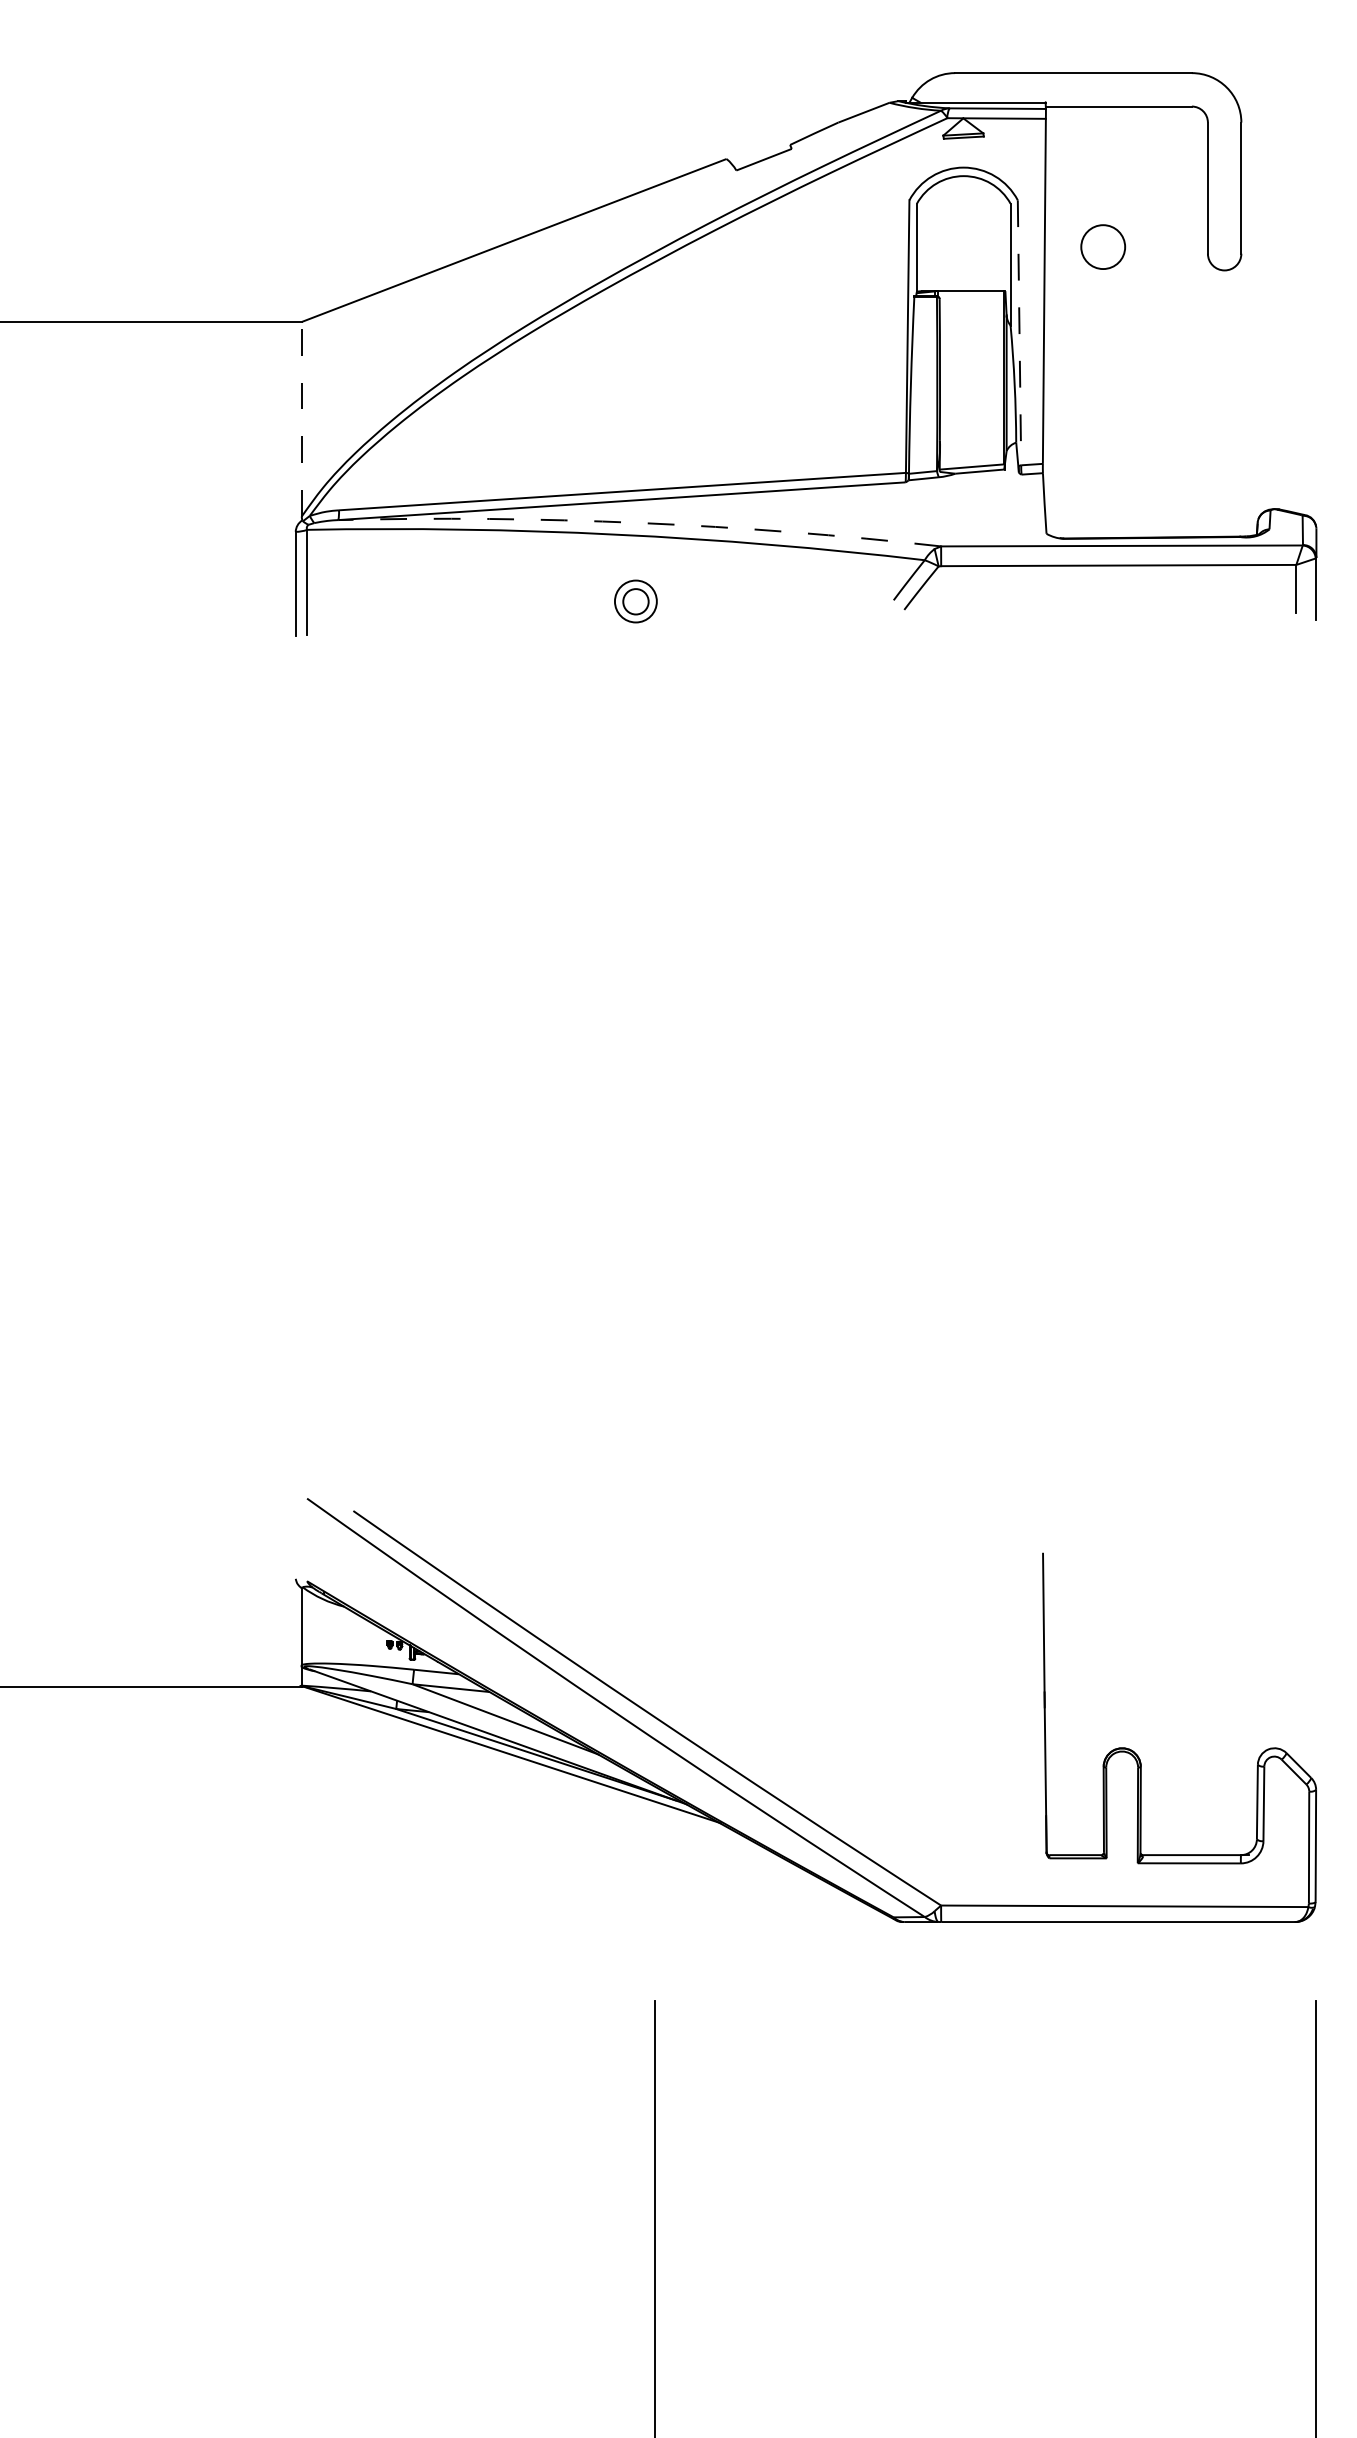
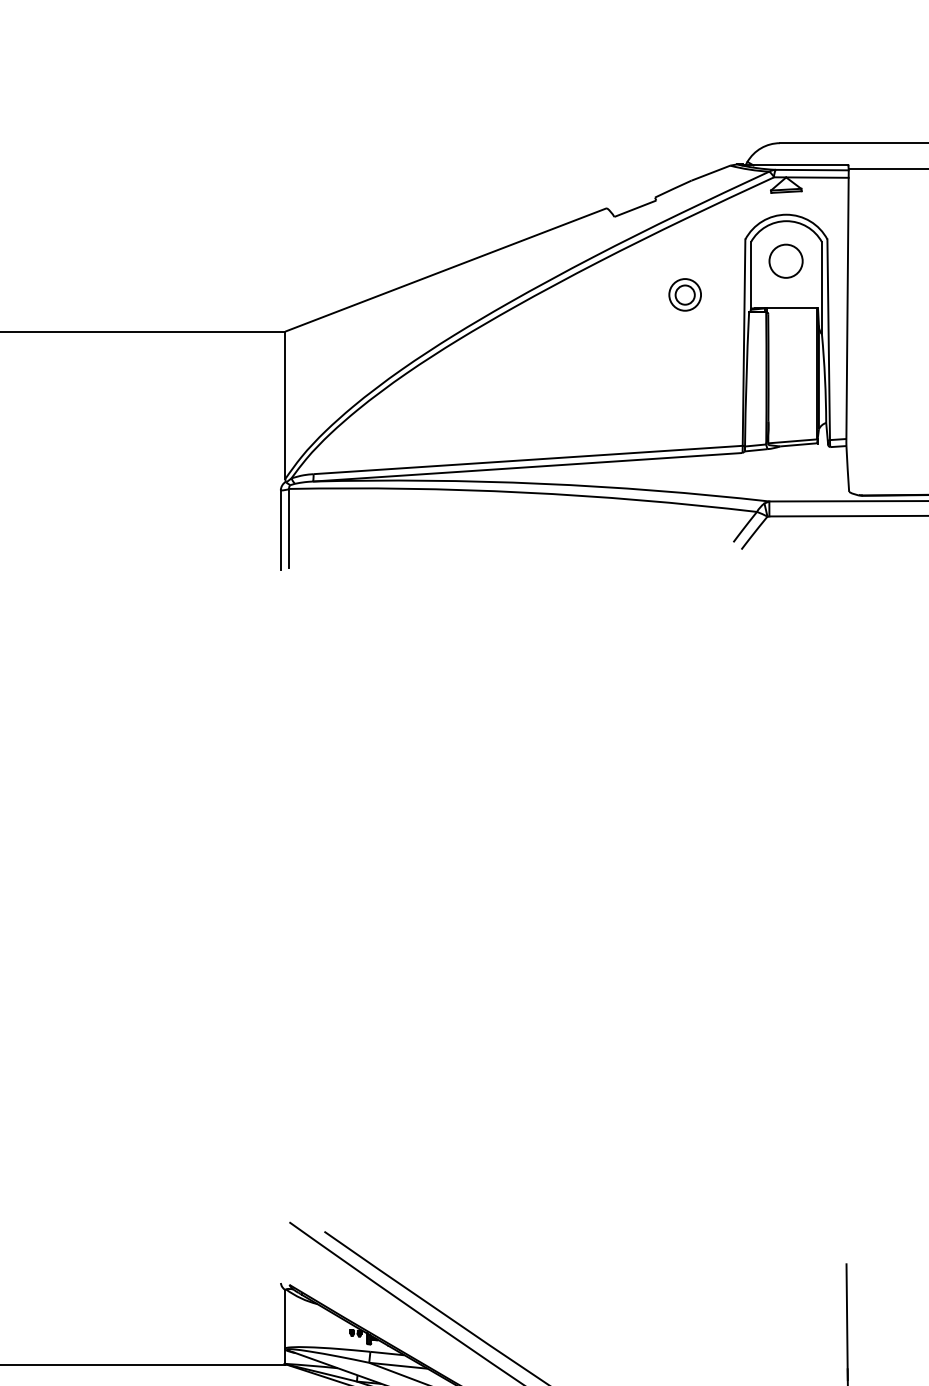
circle: (1103, 246) -> (786, 260), moved
line: (1019, 332) -> (828, 339), dashed -> solid
line: (301, 418) -> (285, 404), dashed -> solid
arc: (640, 523) -> (541, 484), dashed -> solid
part: (635, 601) -> (684, 294), moved

